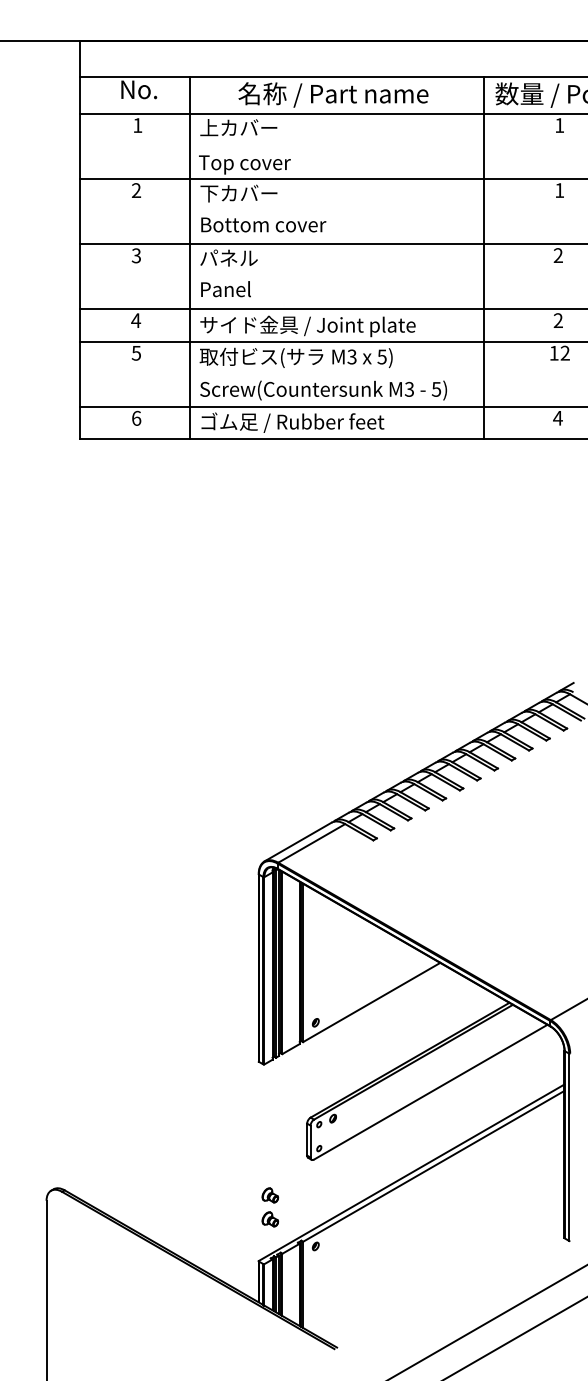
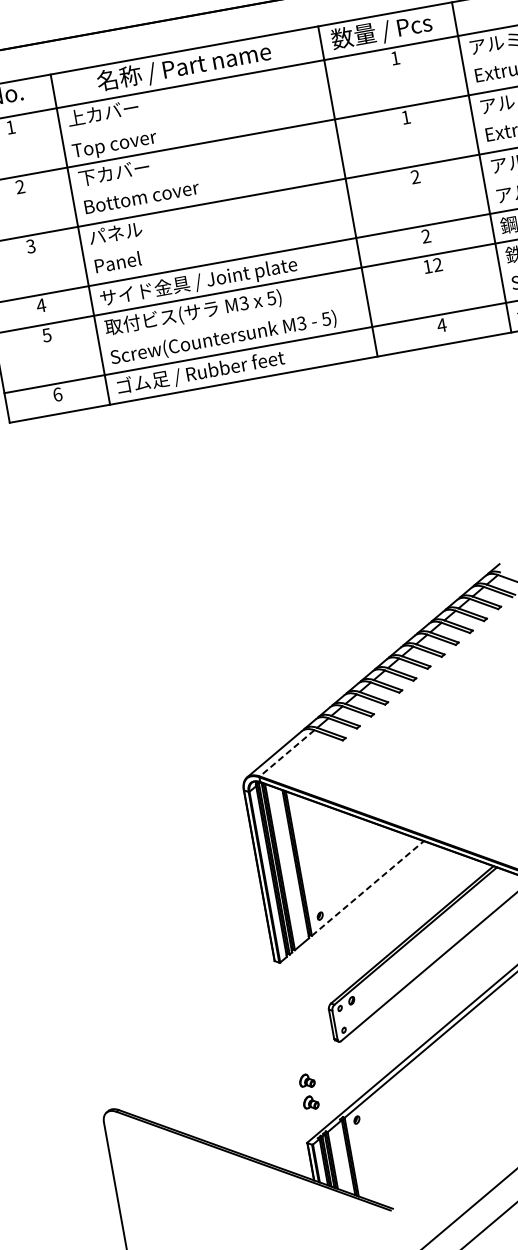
line: (311, 843) -> (286, 753), solid -> dashed
line: (372, 1002) -> (368, 888), solid -> dashed

